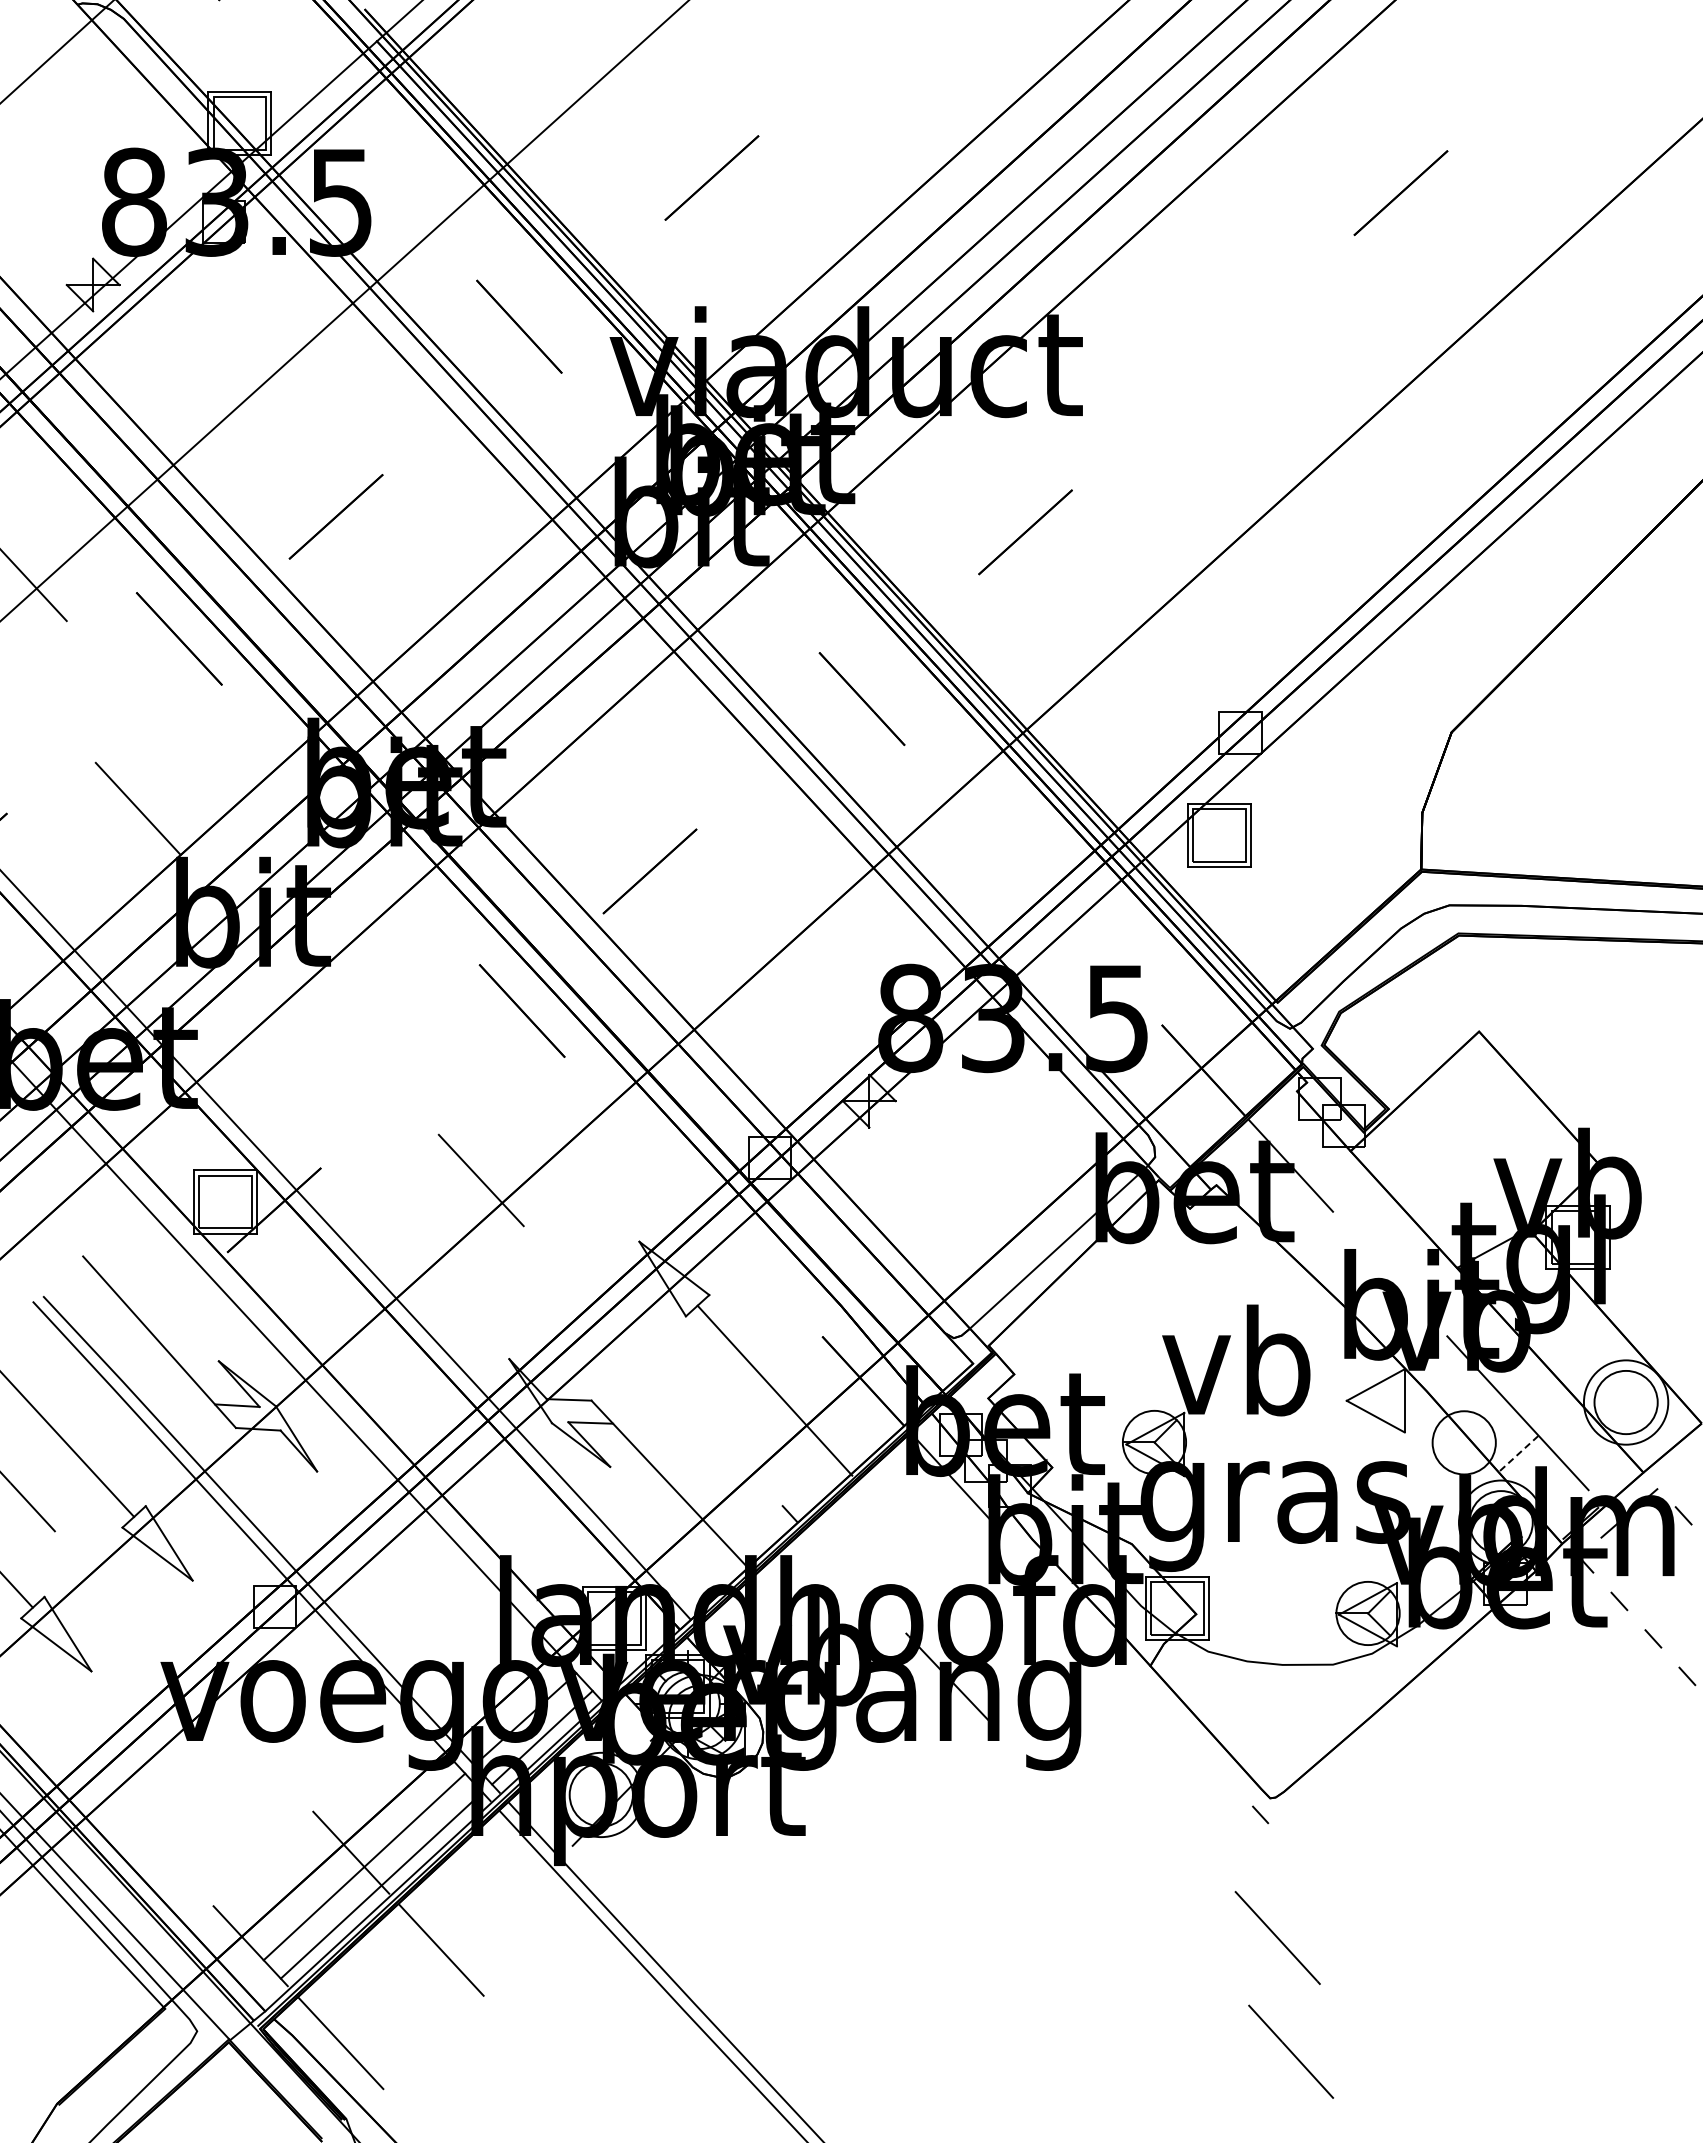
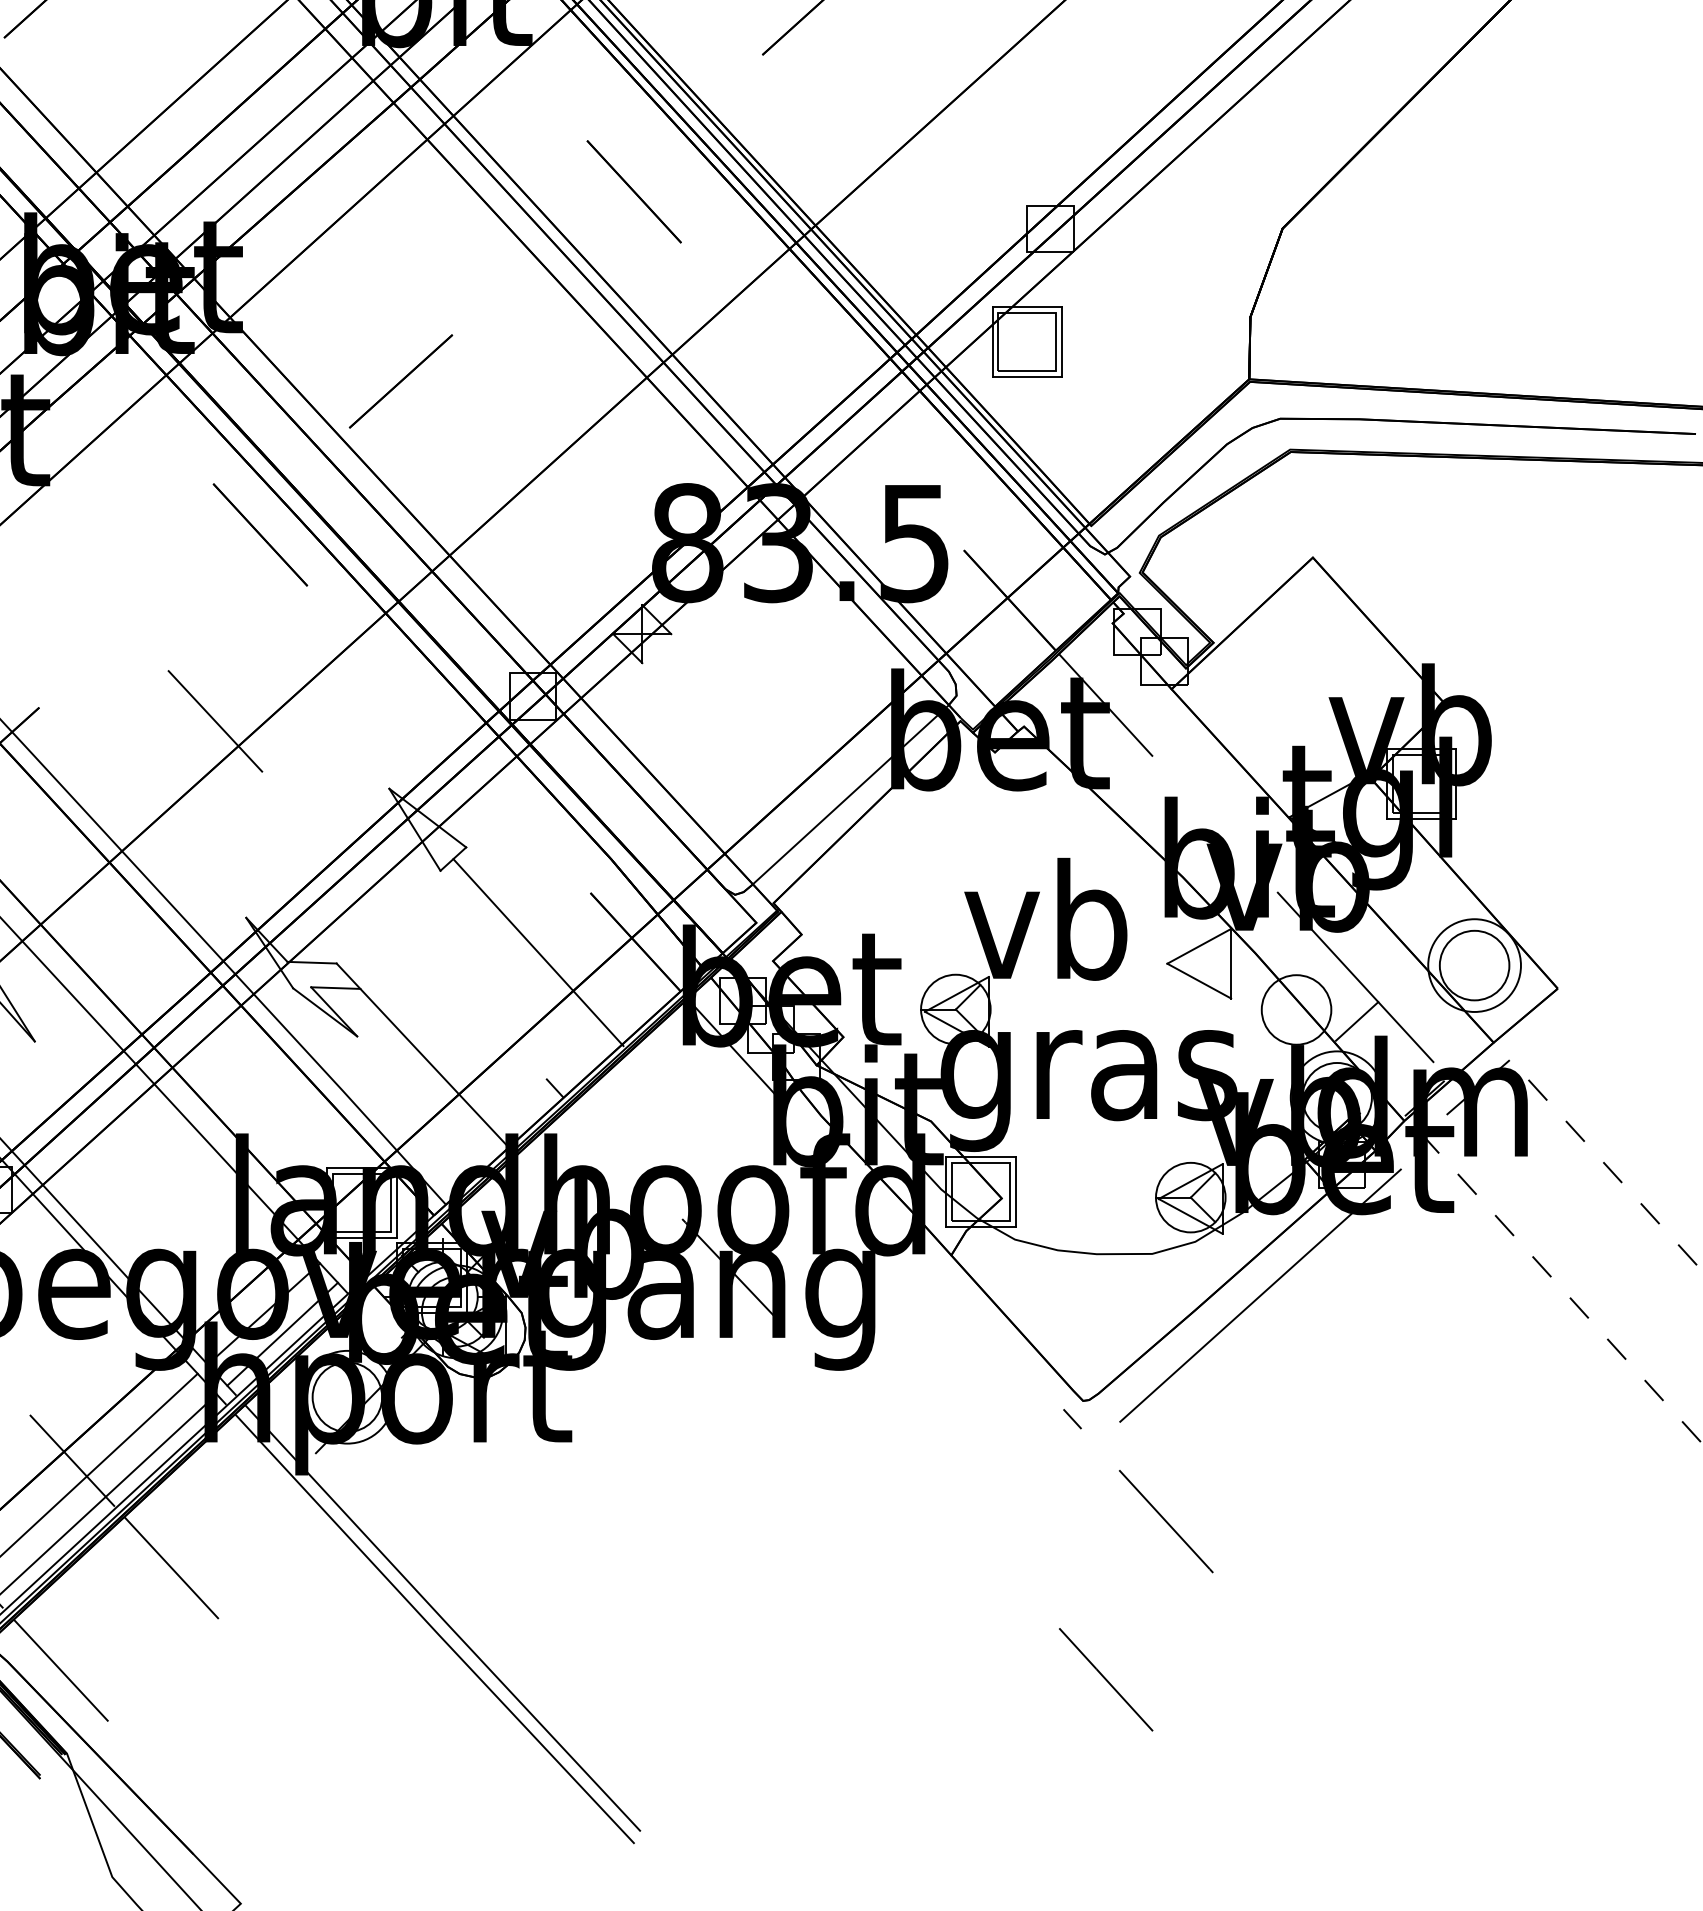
line: (1519, 1452) -> (1357, 1020), dashed -> solid
line: (1431, 1702) -> (1260, 1295), added
line: (1277, 1937) -> (1165, 1521), moved

